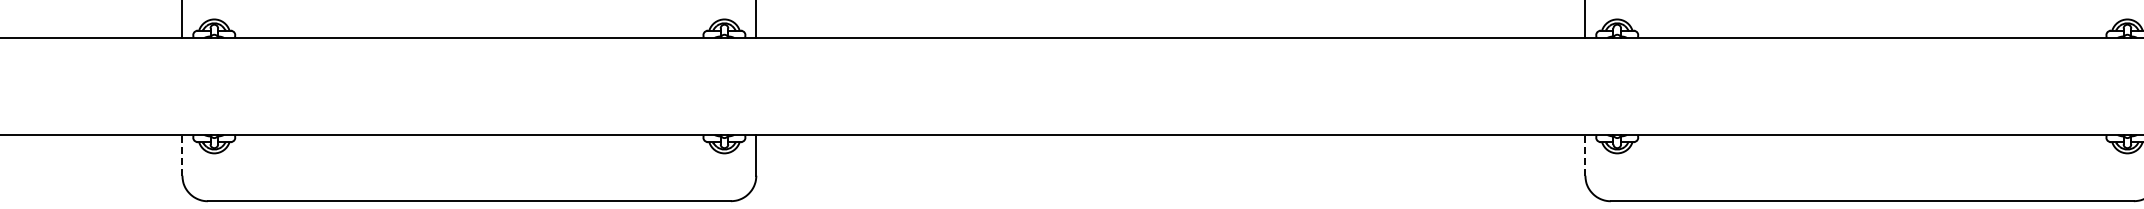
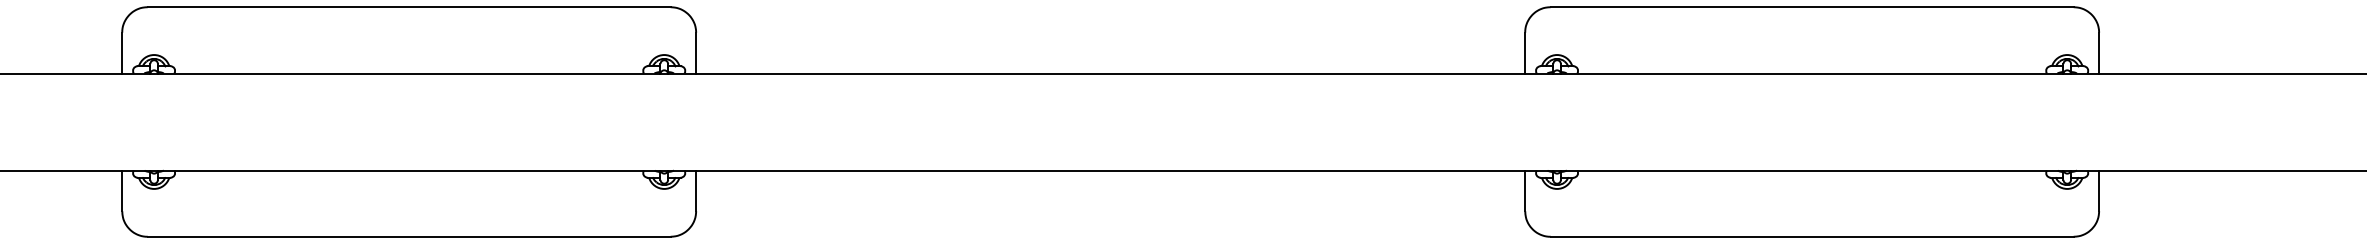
line: (182, 154) -> (122, 190), dashed -> solid
line: (1585, 154) -> (1525, 190), dashed -> solid

